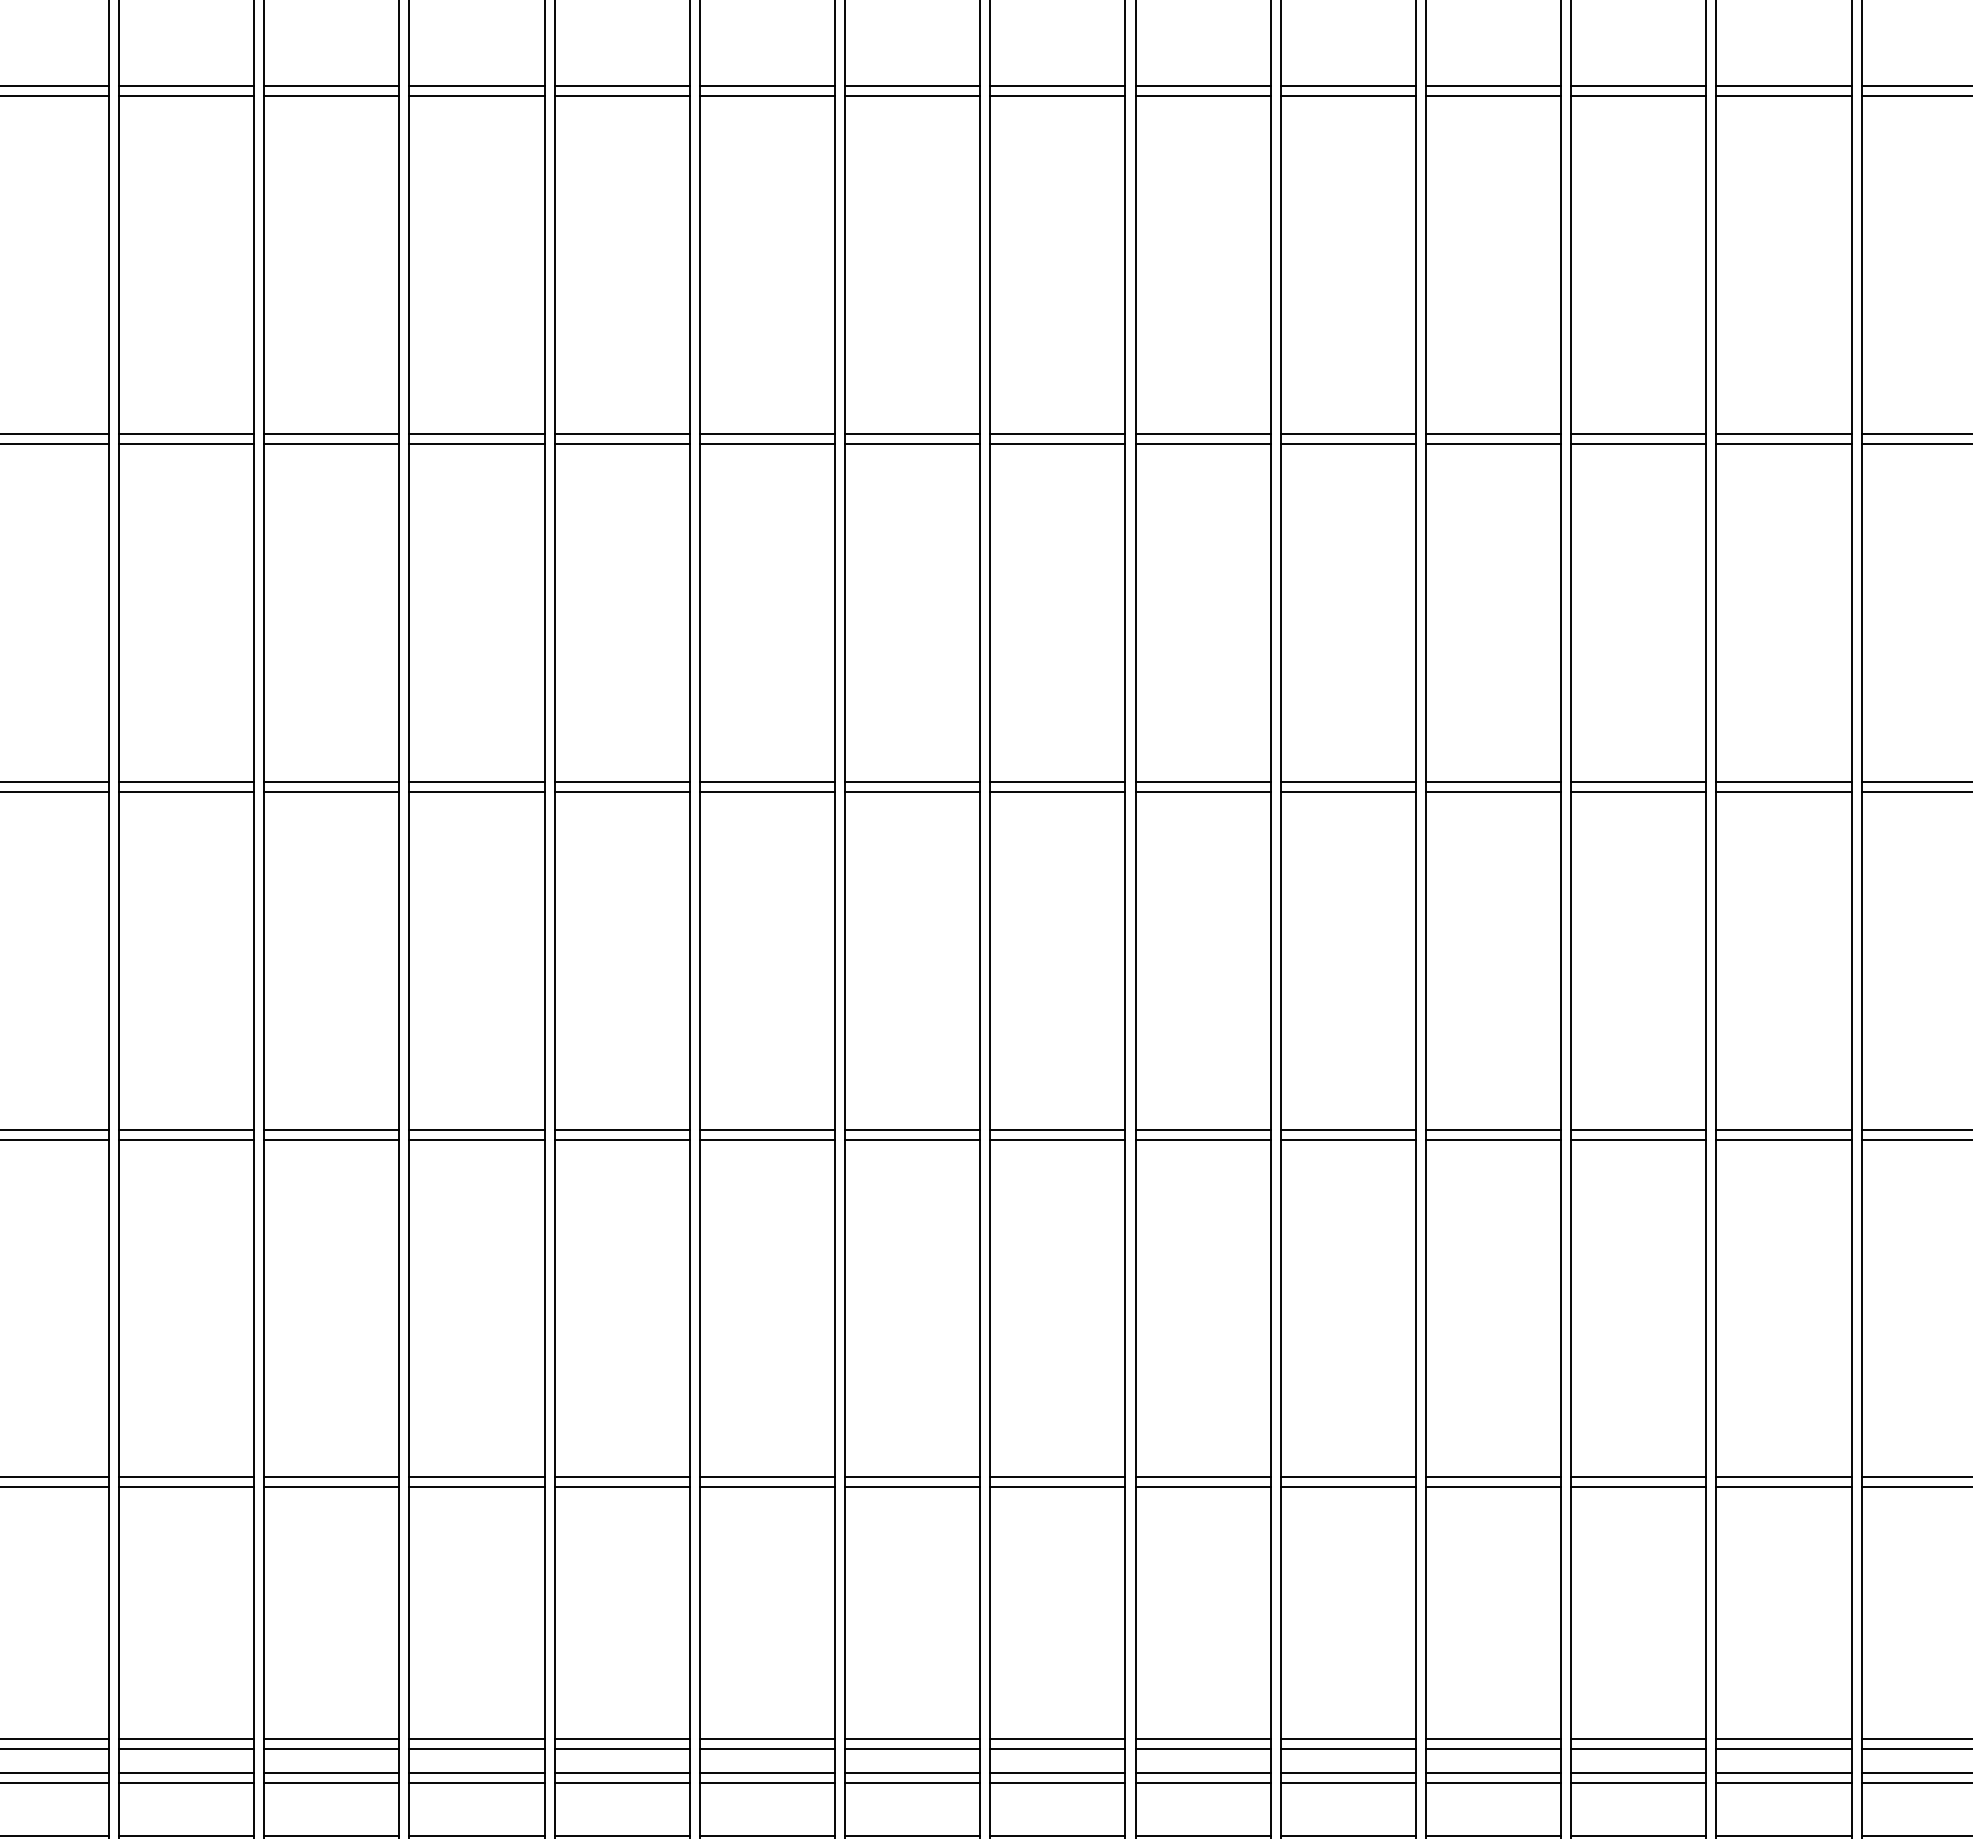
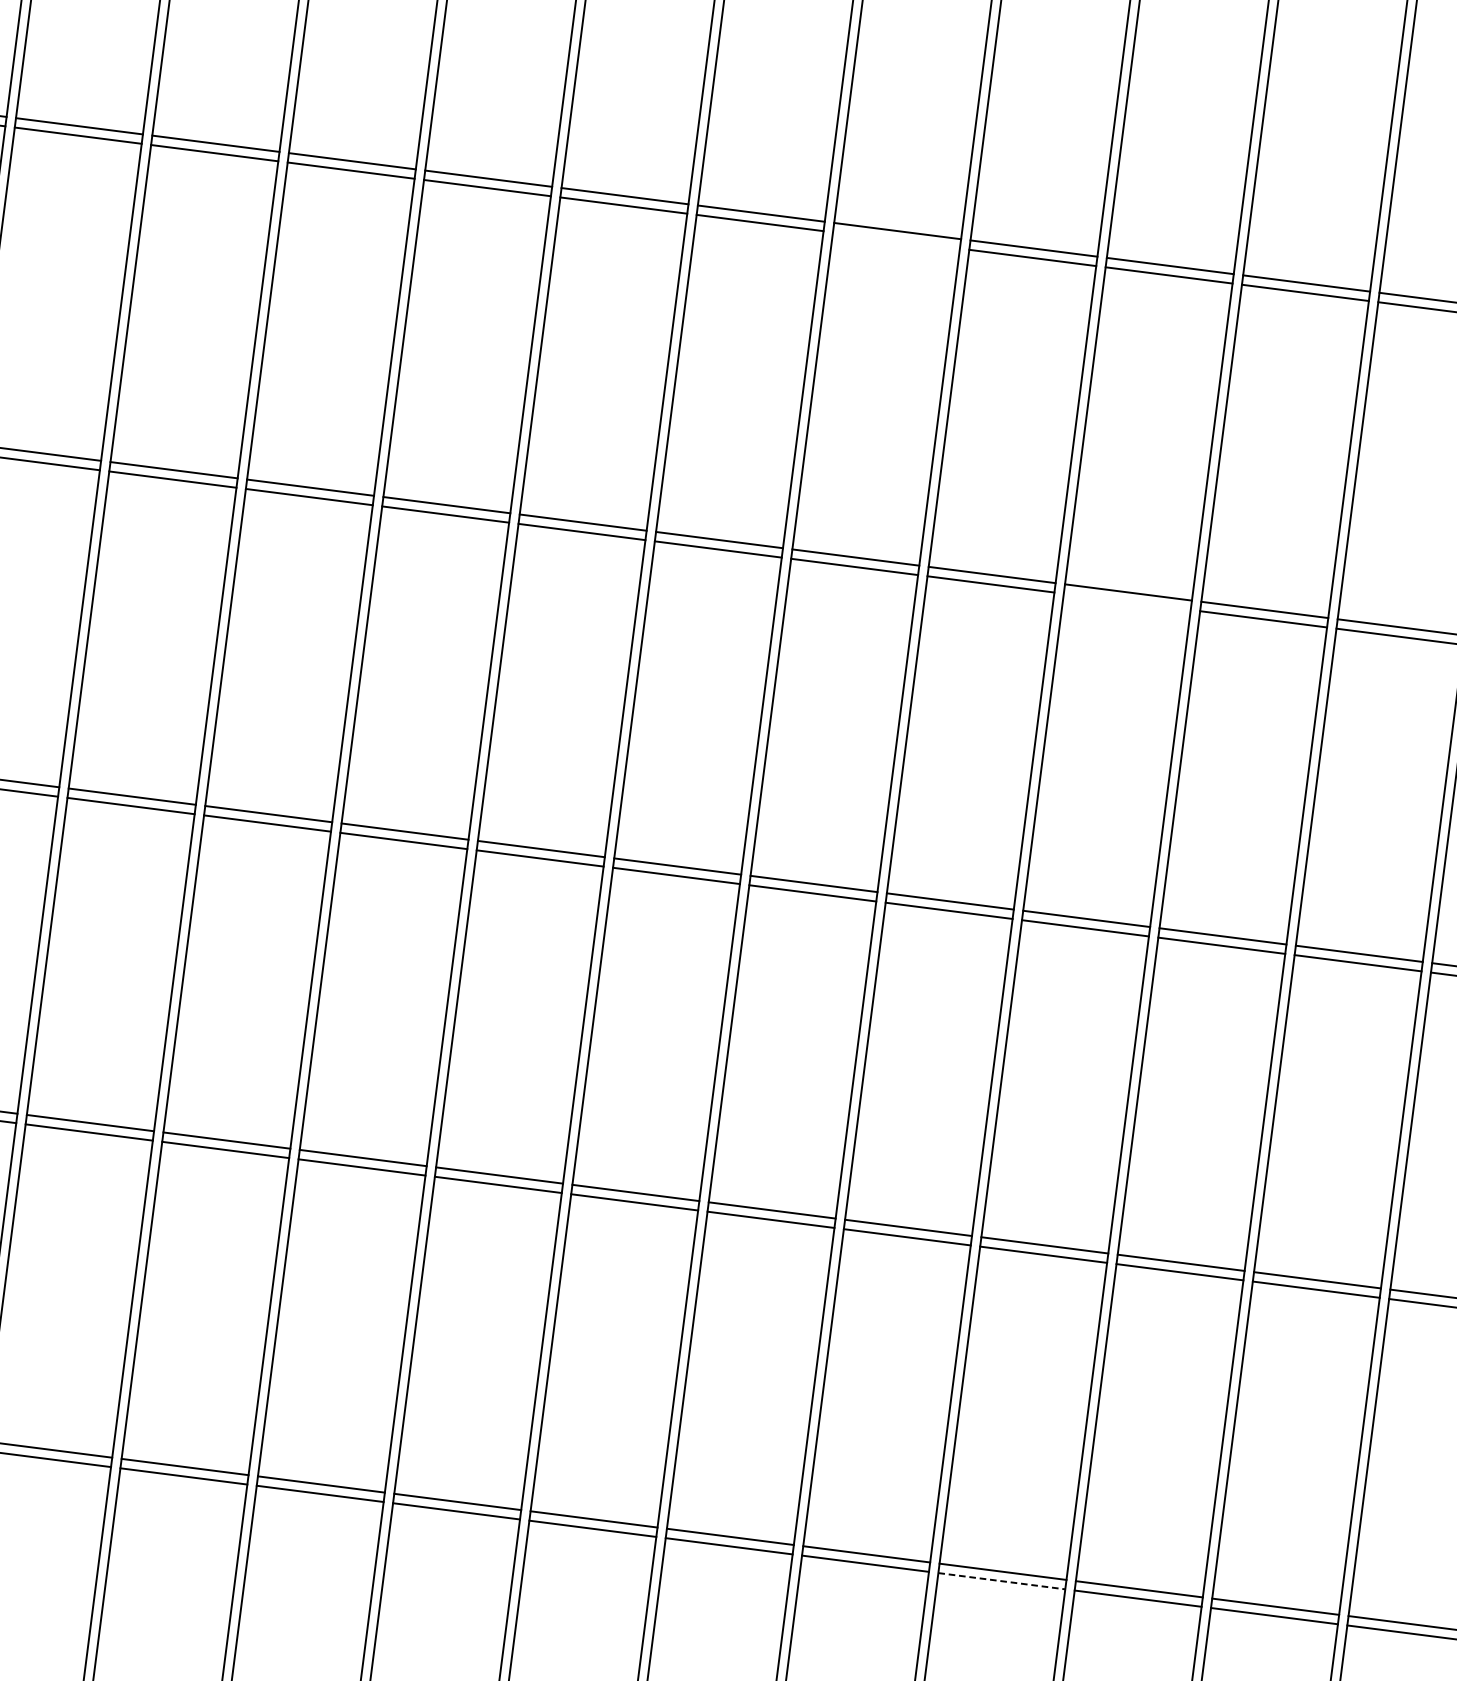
line: (1057, 96) -> (896, 240), removed
line: (1347, 444) -> (1126, 602), removed
line: (1348, 1487) -> (1001, 1581), solid -> dashed

